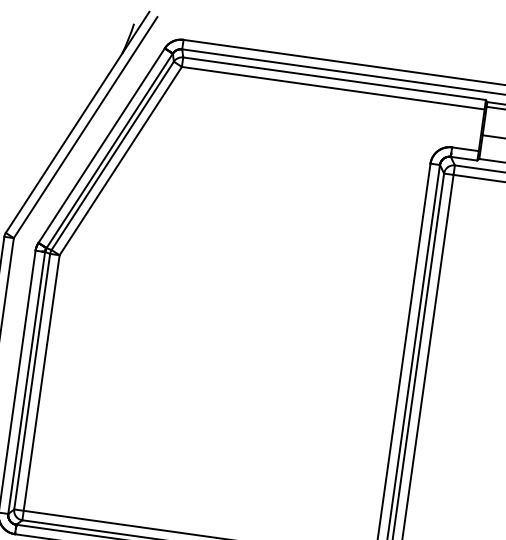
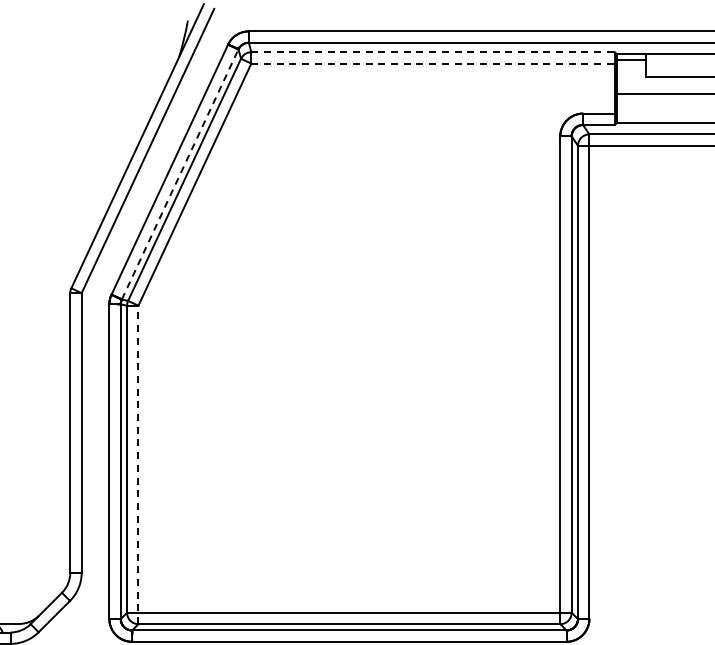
line: (334, 79) -> (433, 52), solid -> dashed
line: (333, 88) -> (433, 63), solid -> dashed
line: (109, 150) -> (180, 174), solid -> dashed
line: (41, 387) -> (138, 464), solid -> dashed

